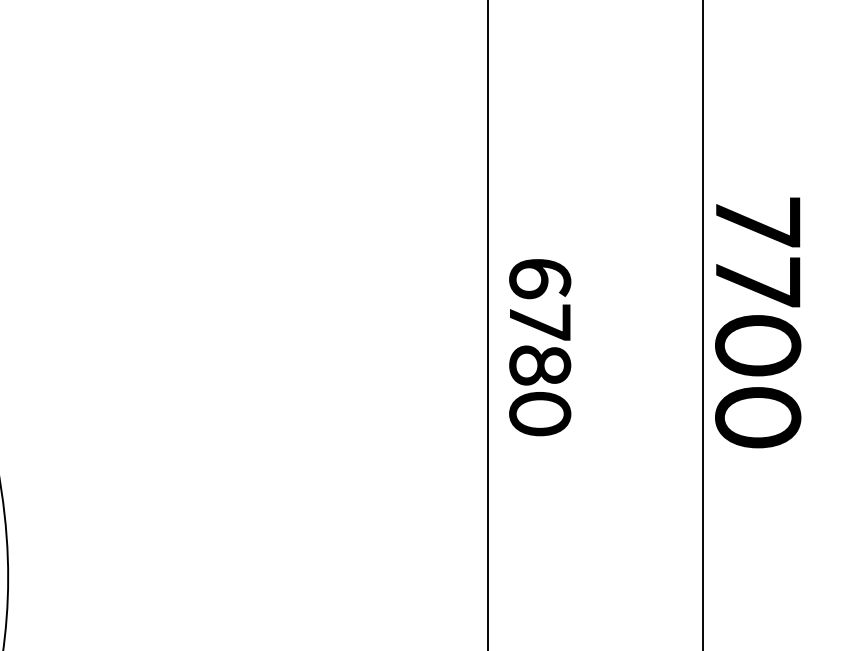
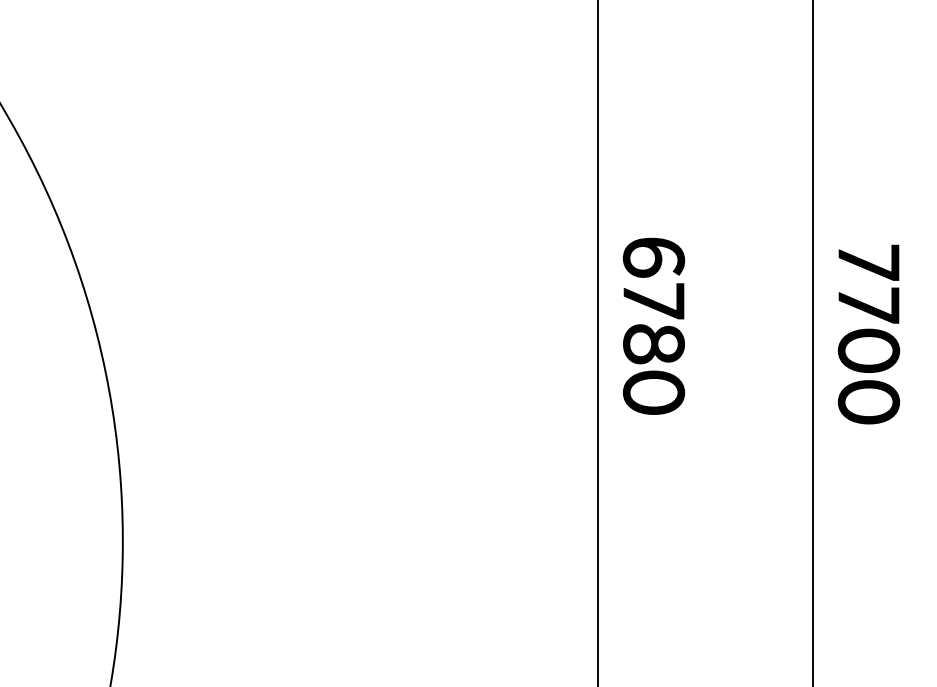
part: (757, 322) -> (868, 334), size x0.71
part: (539, 346) -> (653, 325), moved

